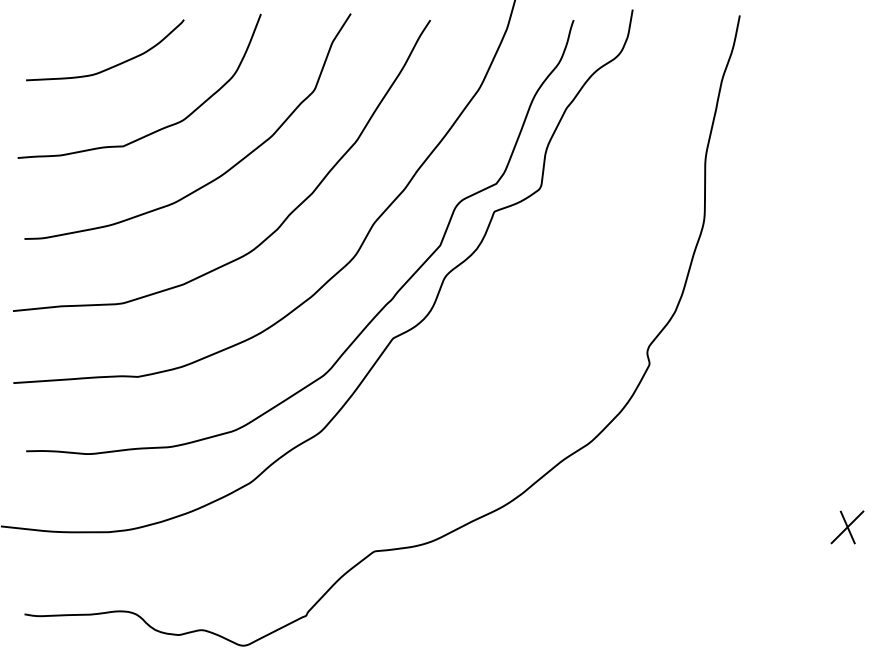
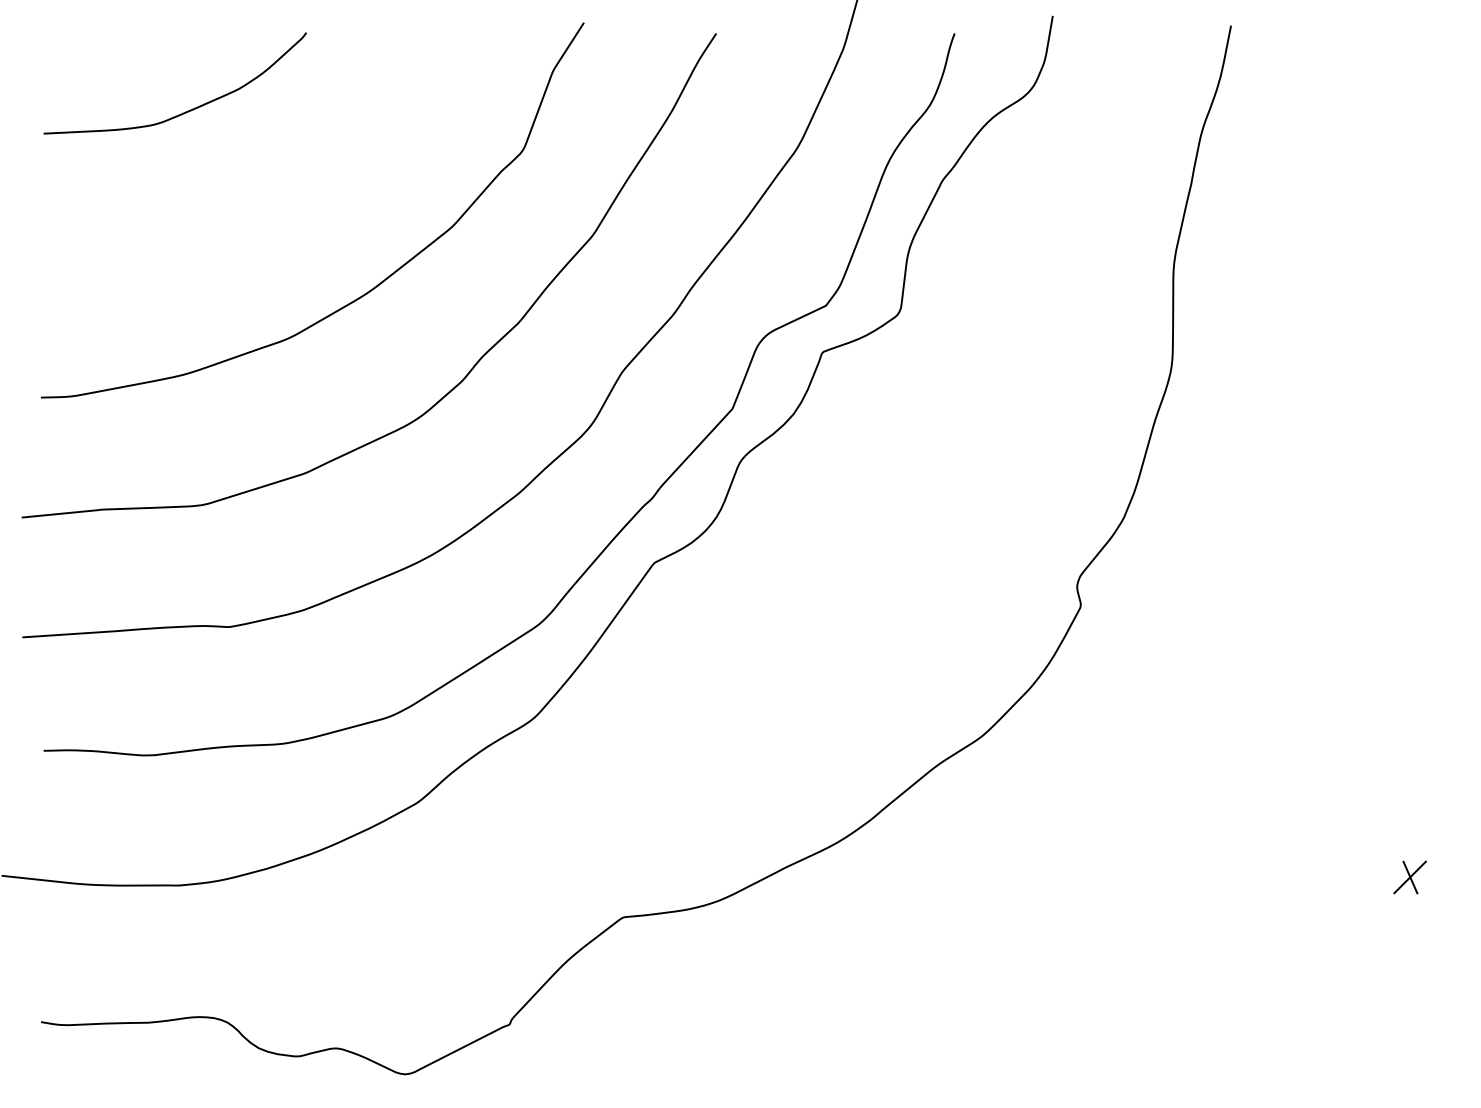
curve: (155, 130) -> (258, 217), removed
part: (847, 527) -> (1410, 877), size x0.6

